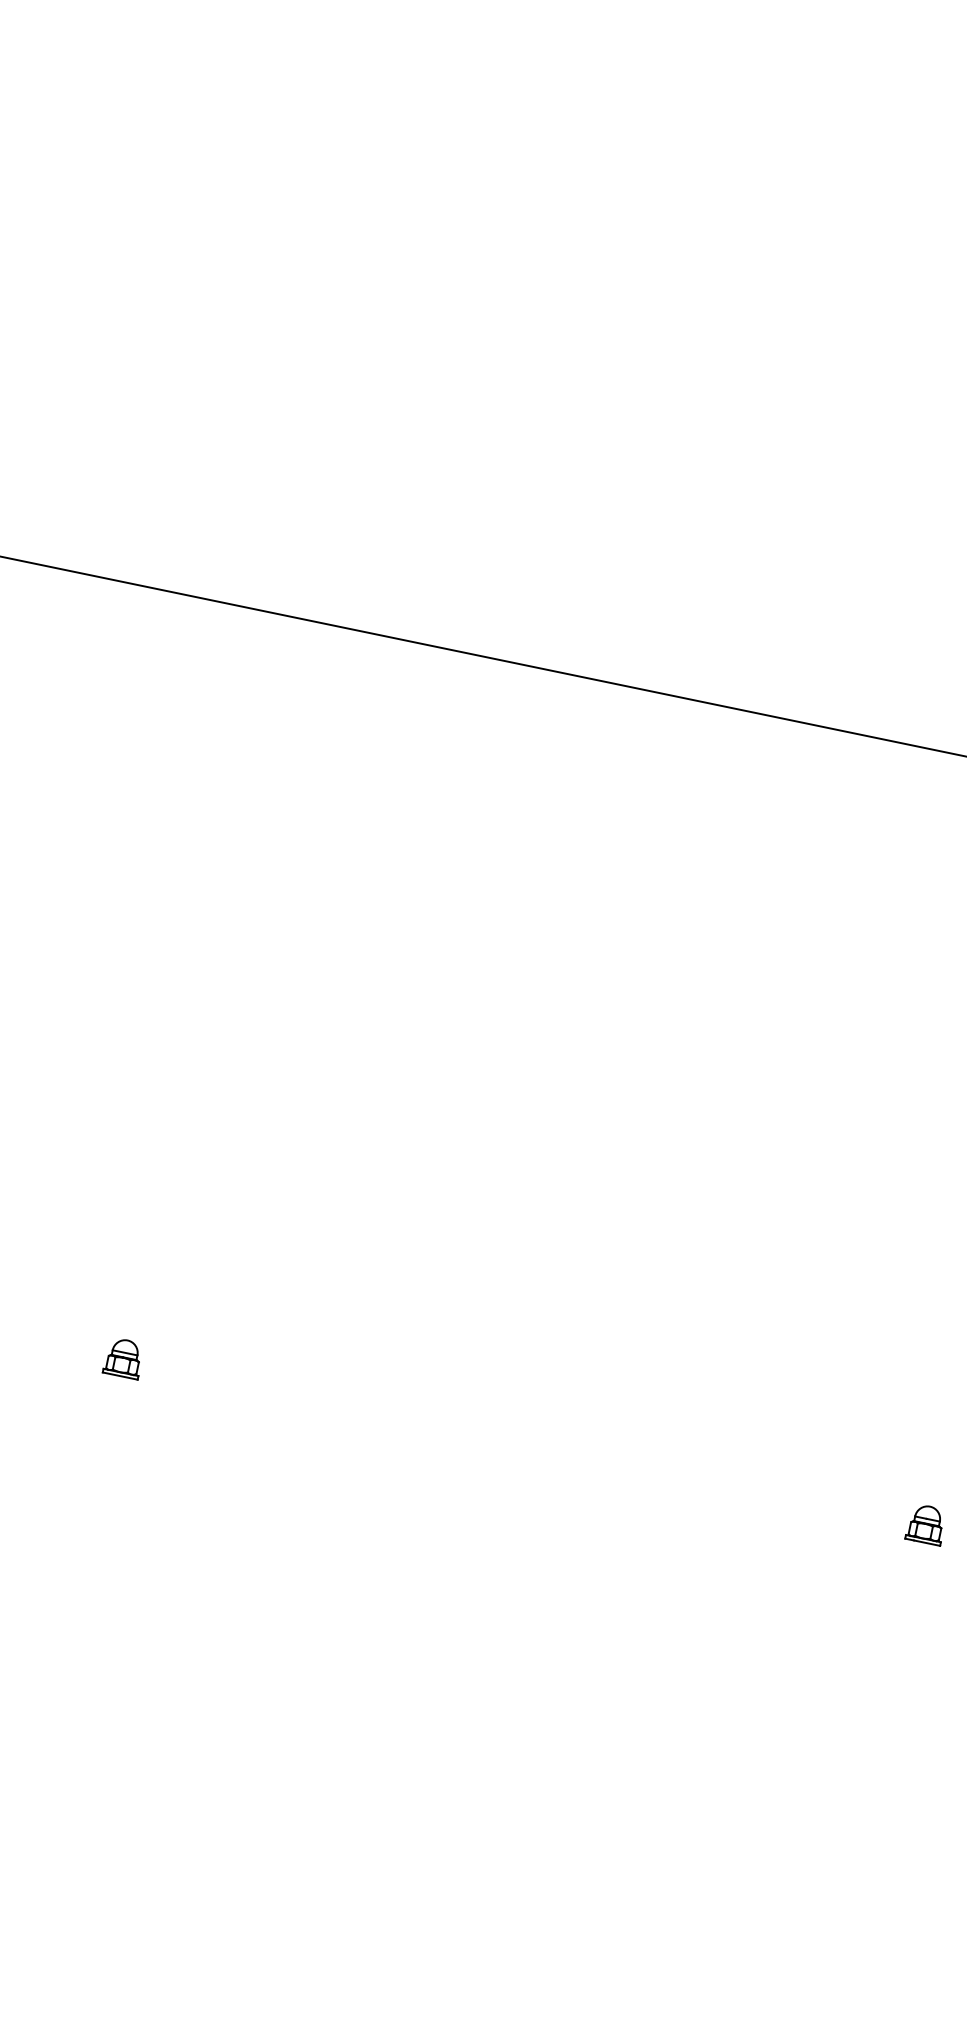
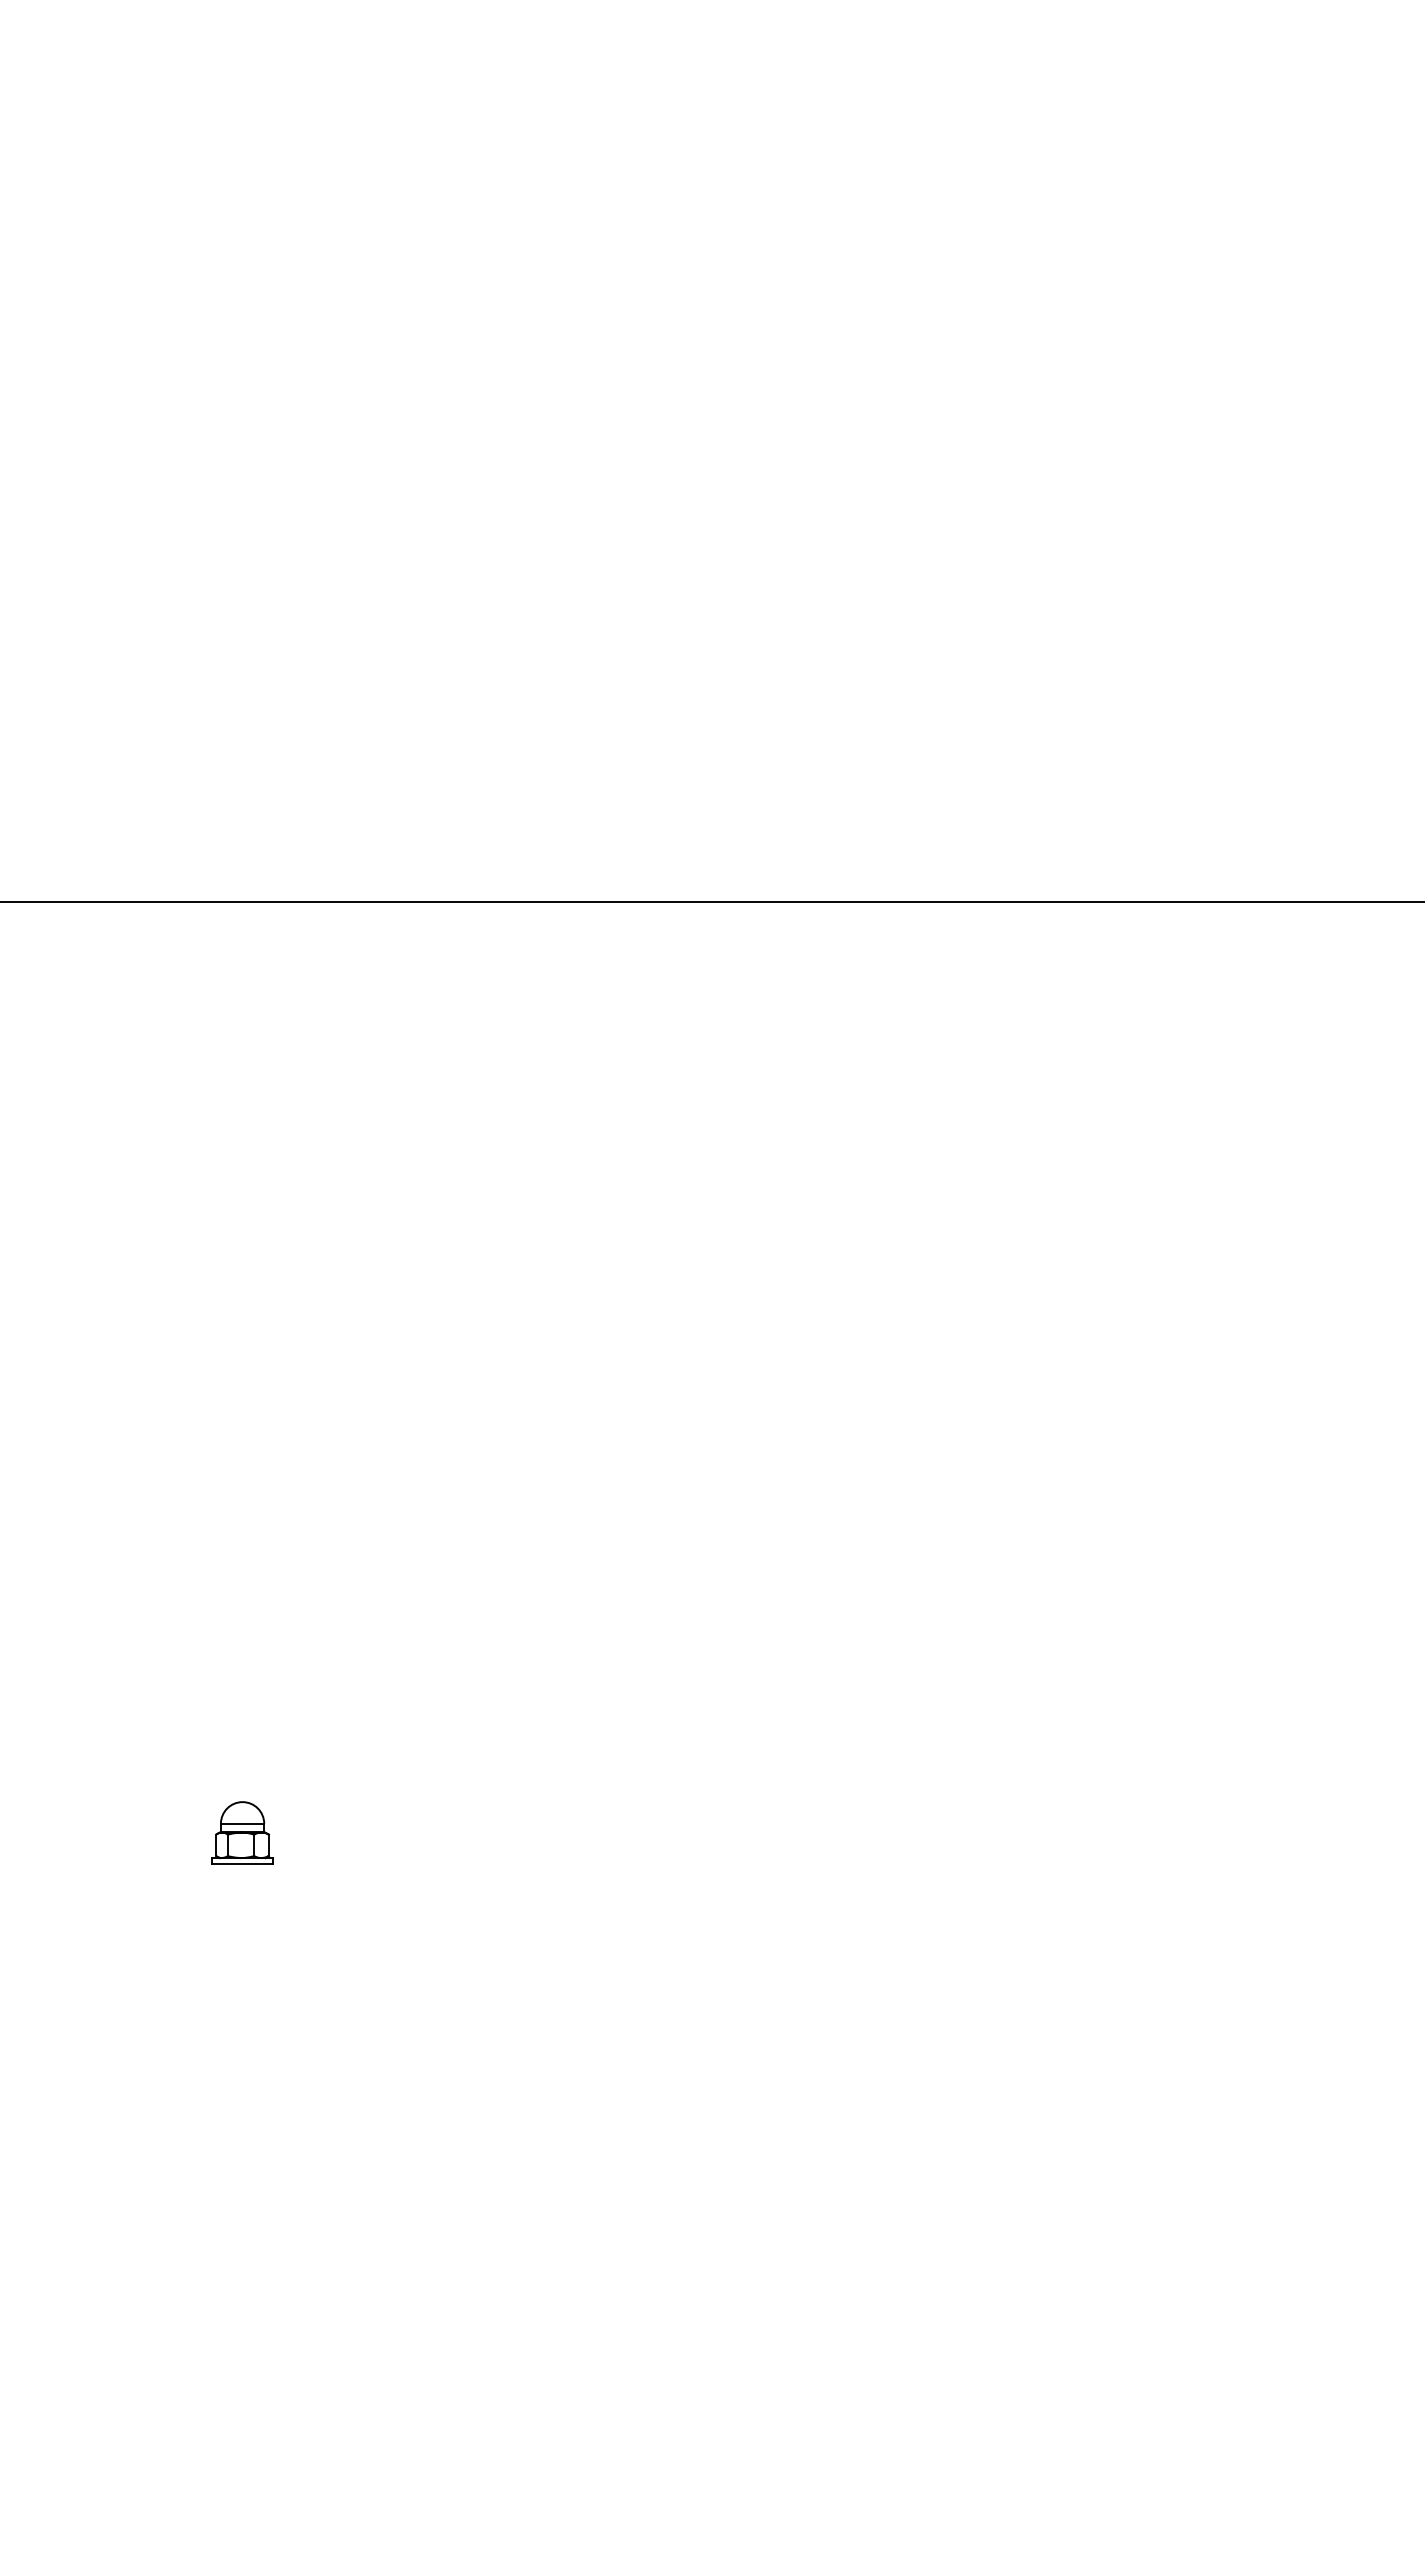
part: (123, 1357) -> (242, 1832), size x1.4
part: (926, 1523) -> (1246, 1832), removed

